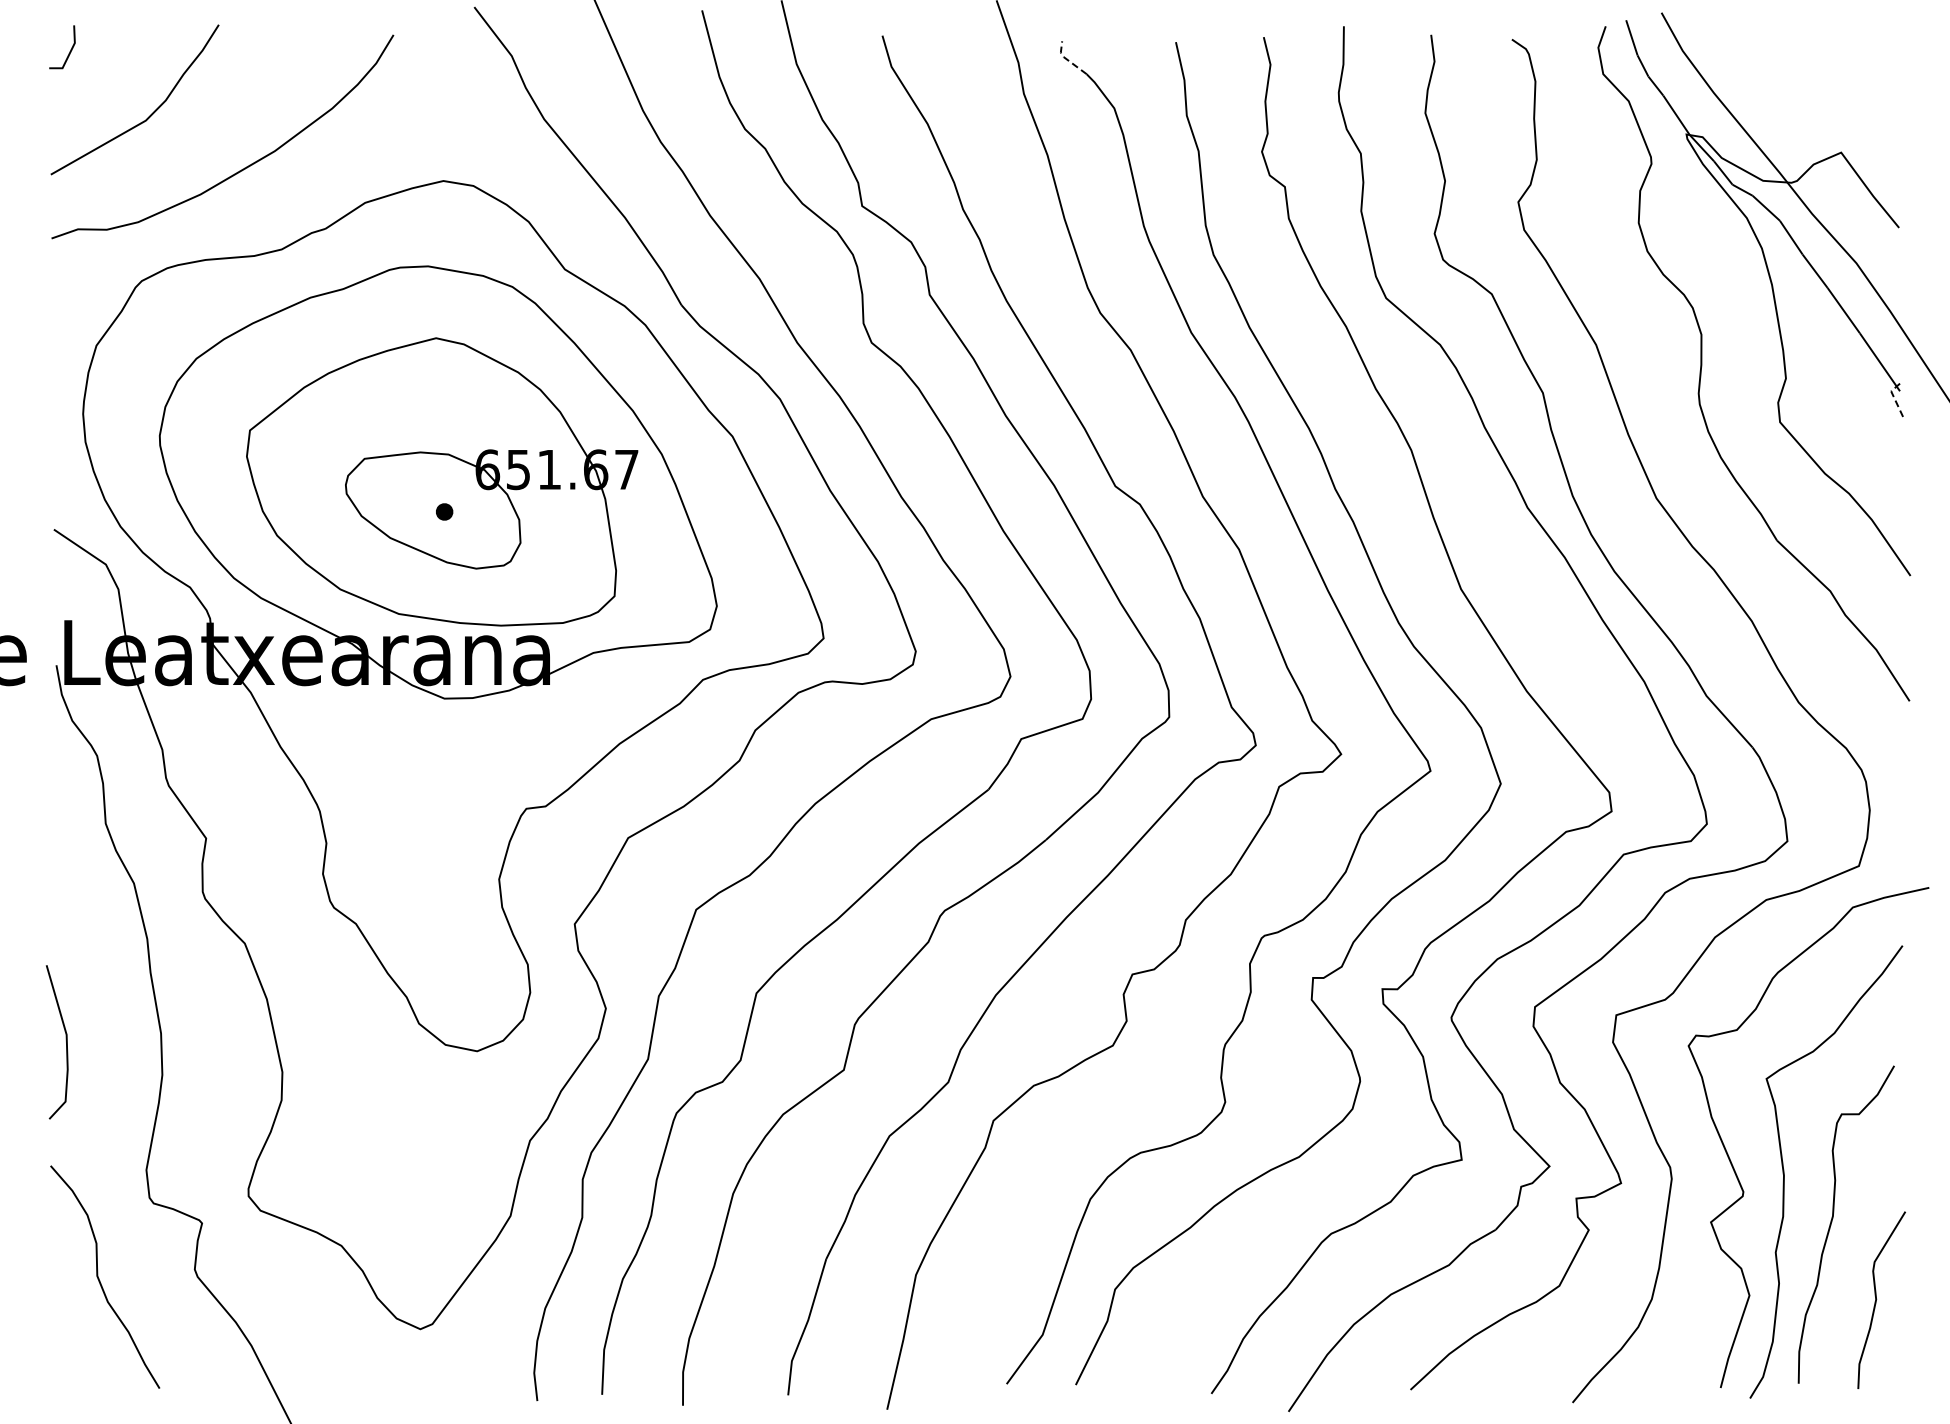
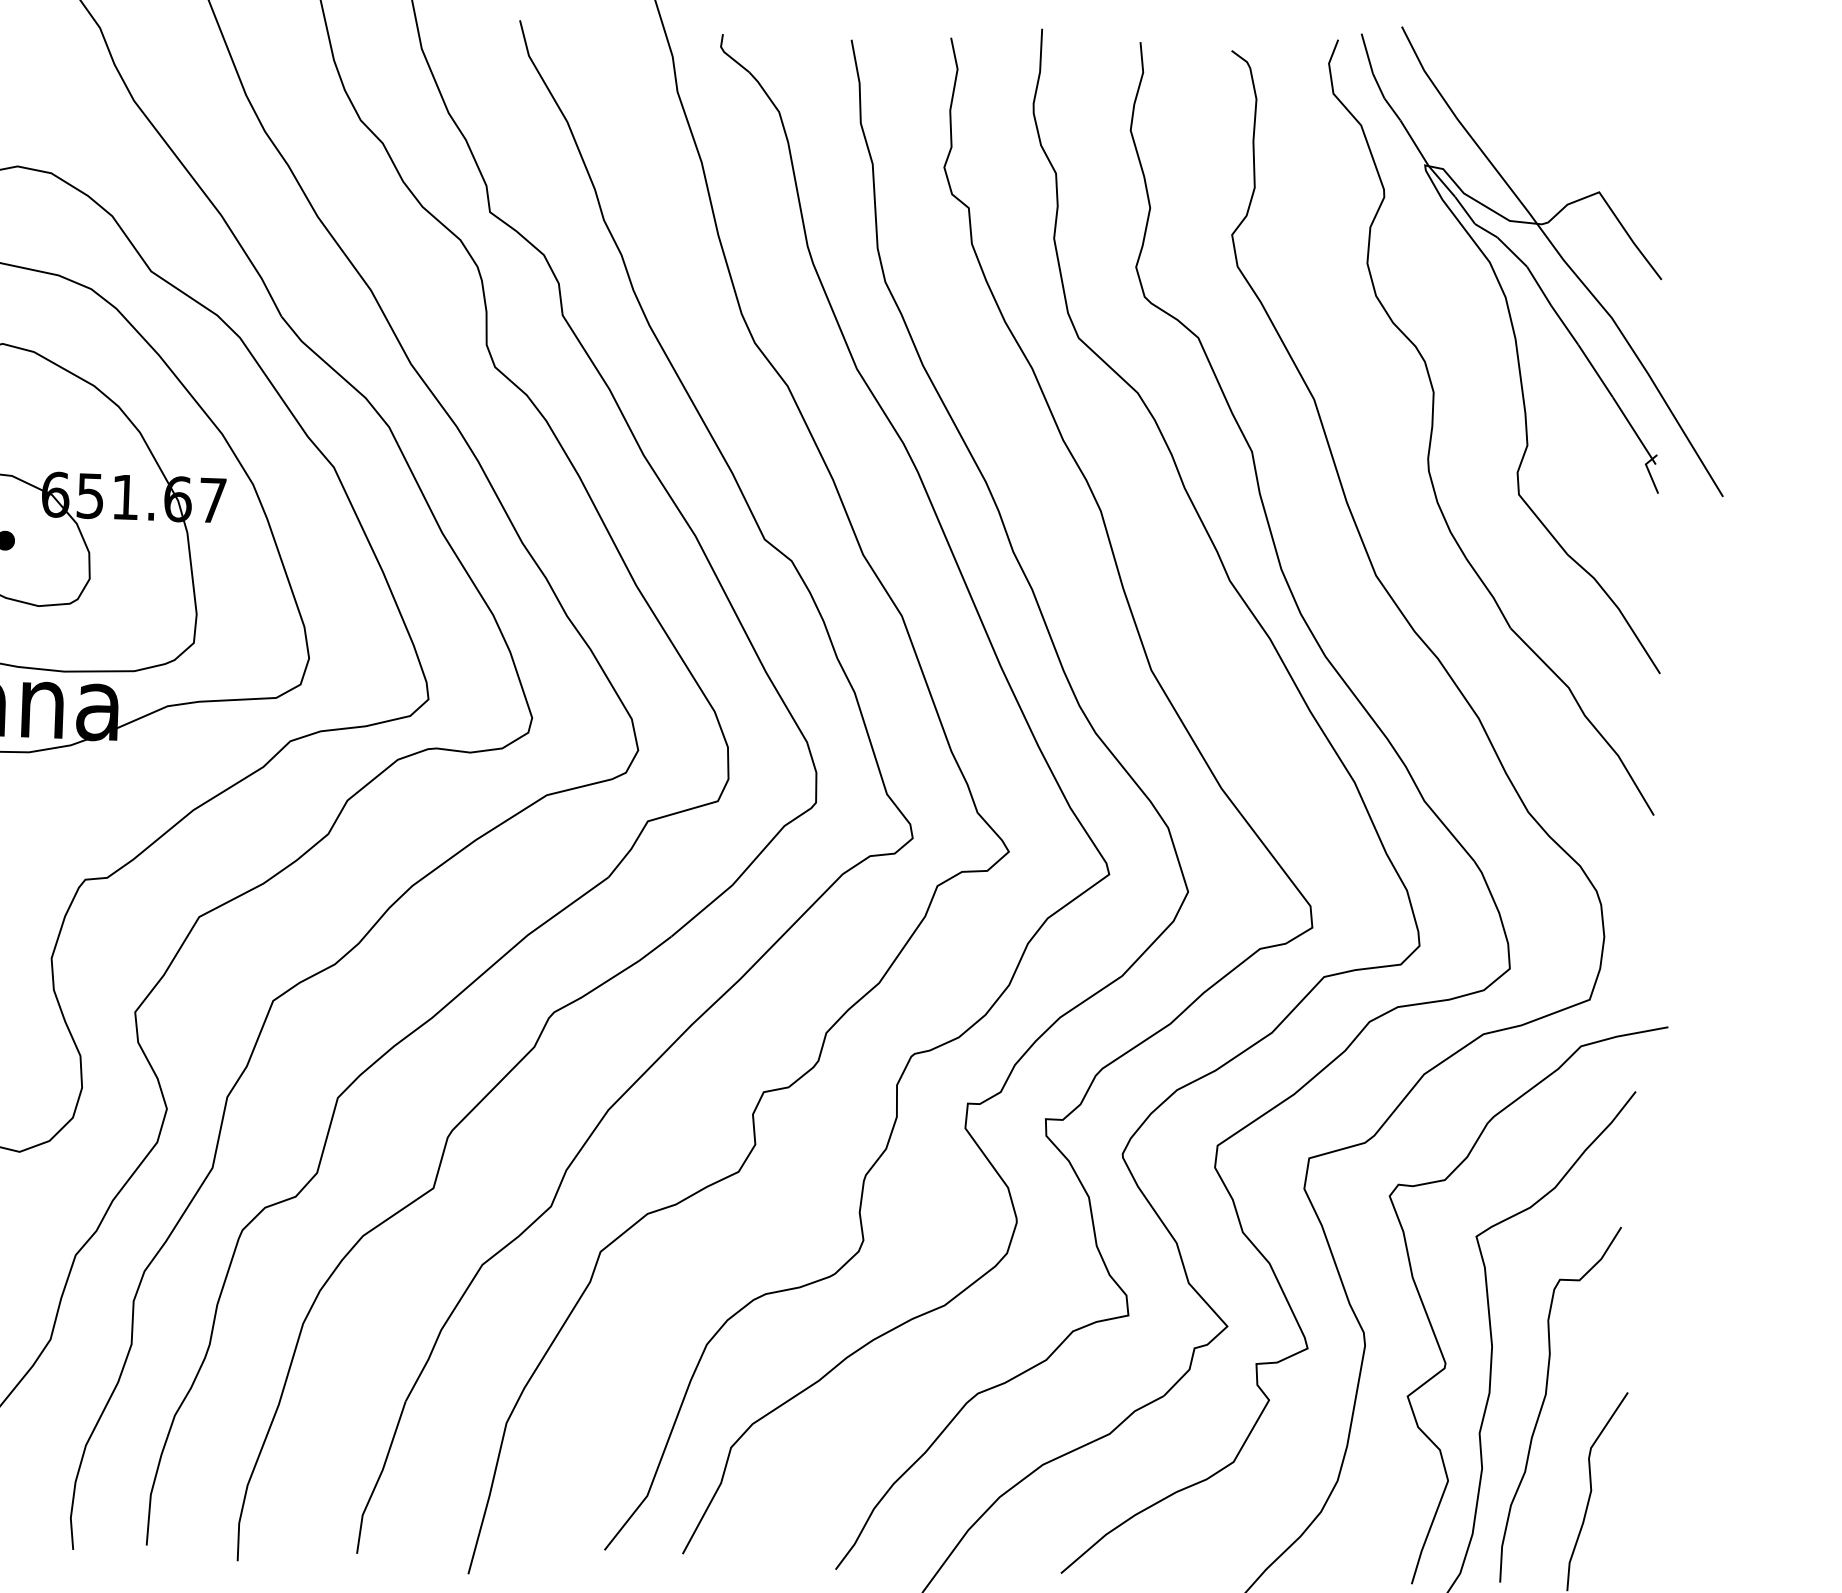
line: (1066, 59) -> (727, 54), dashed -> solid
line: (1894, 397) -> (1649, 471), dashed -> solid

